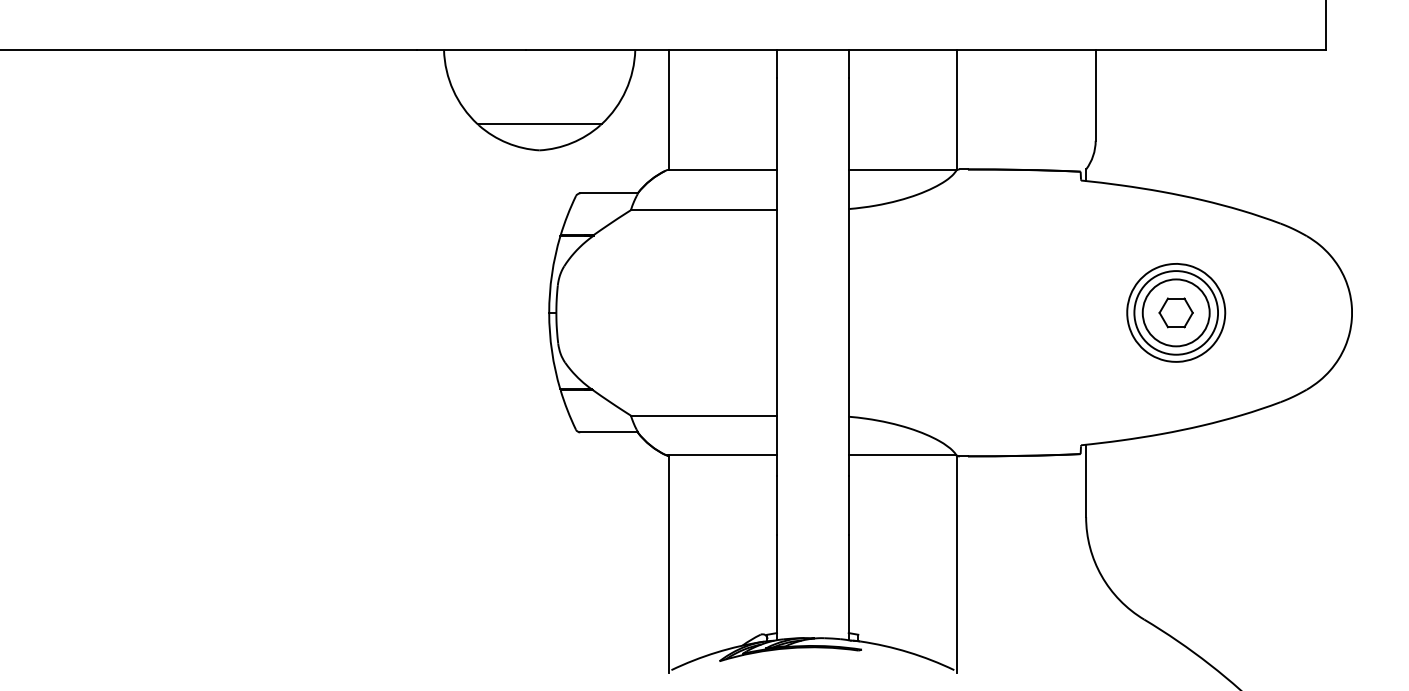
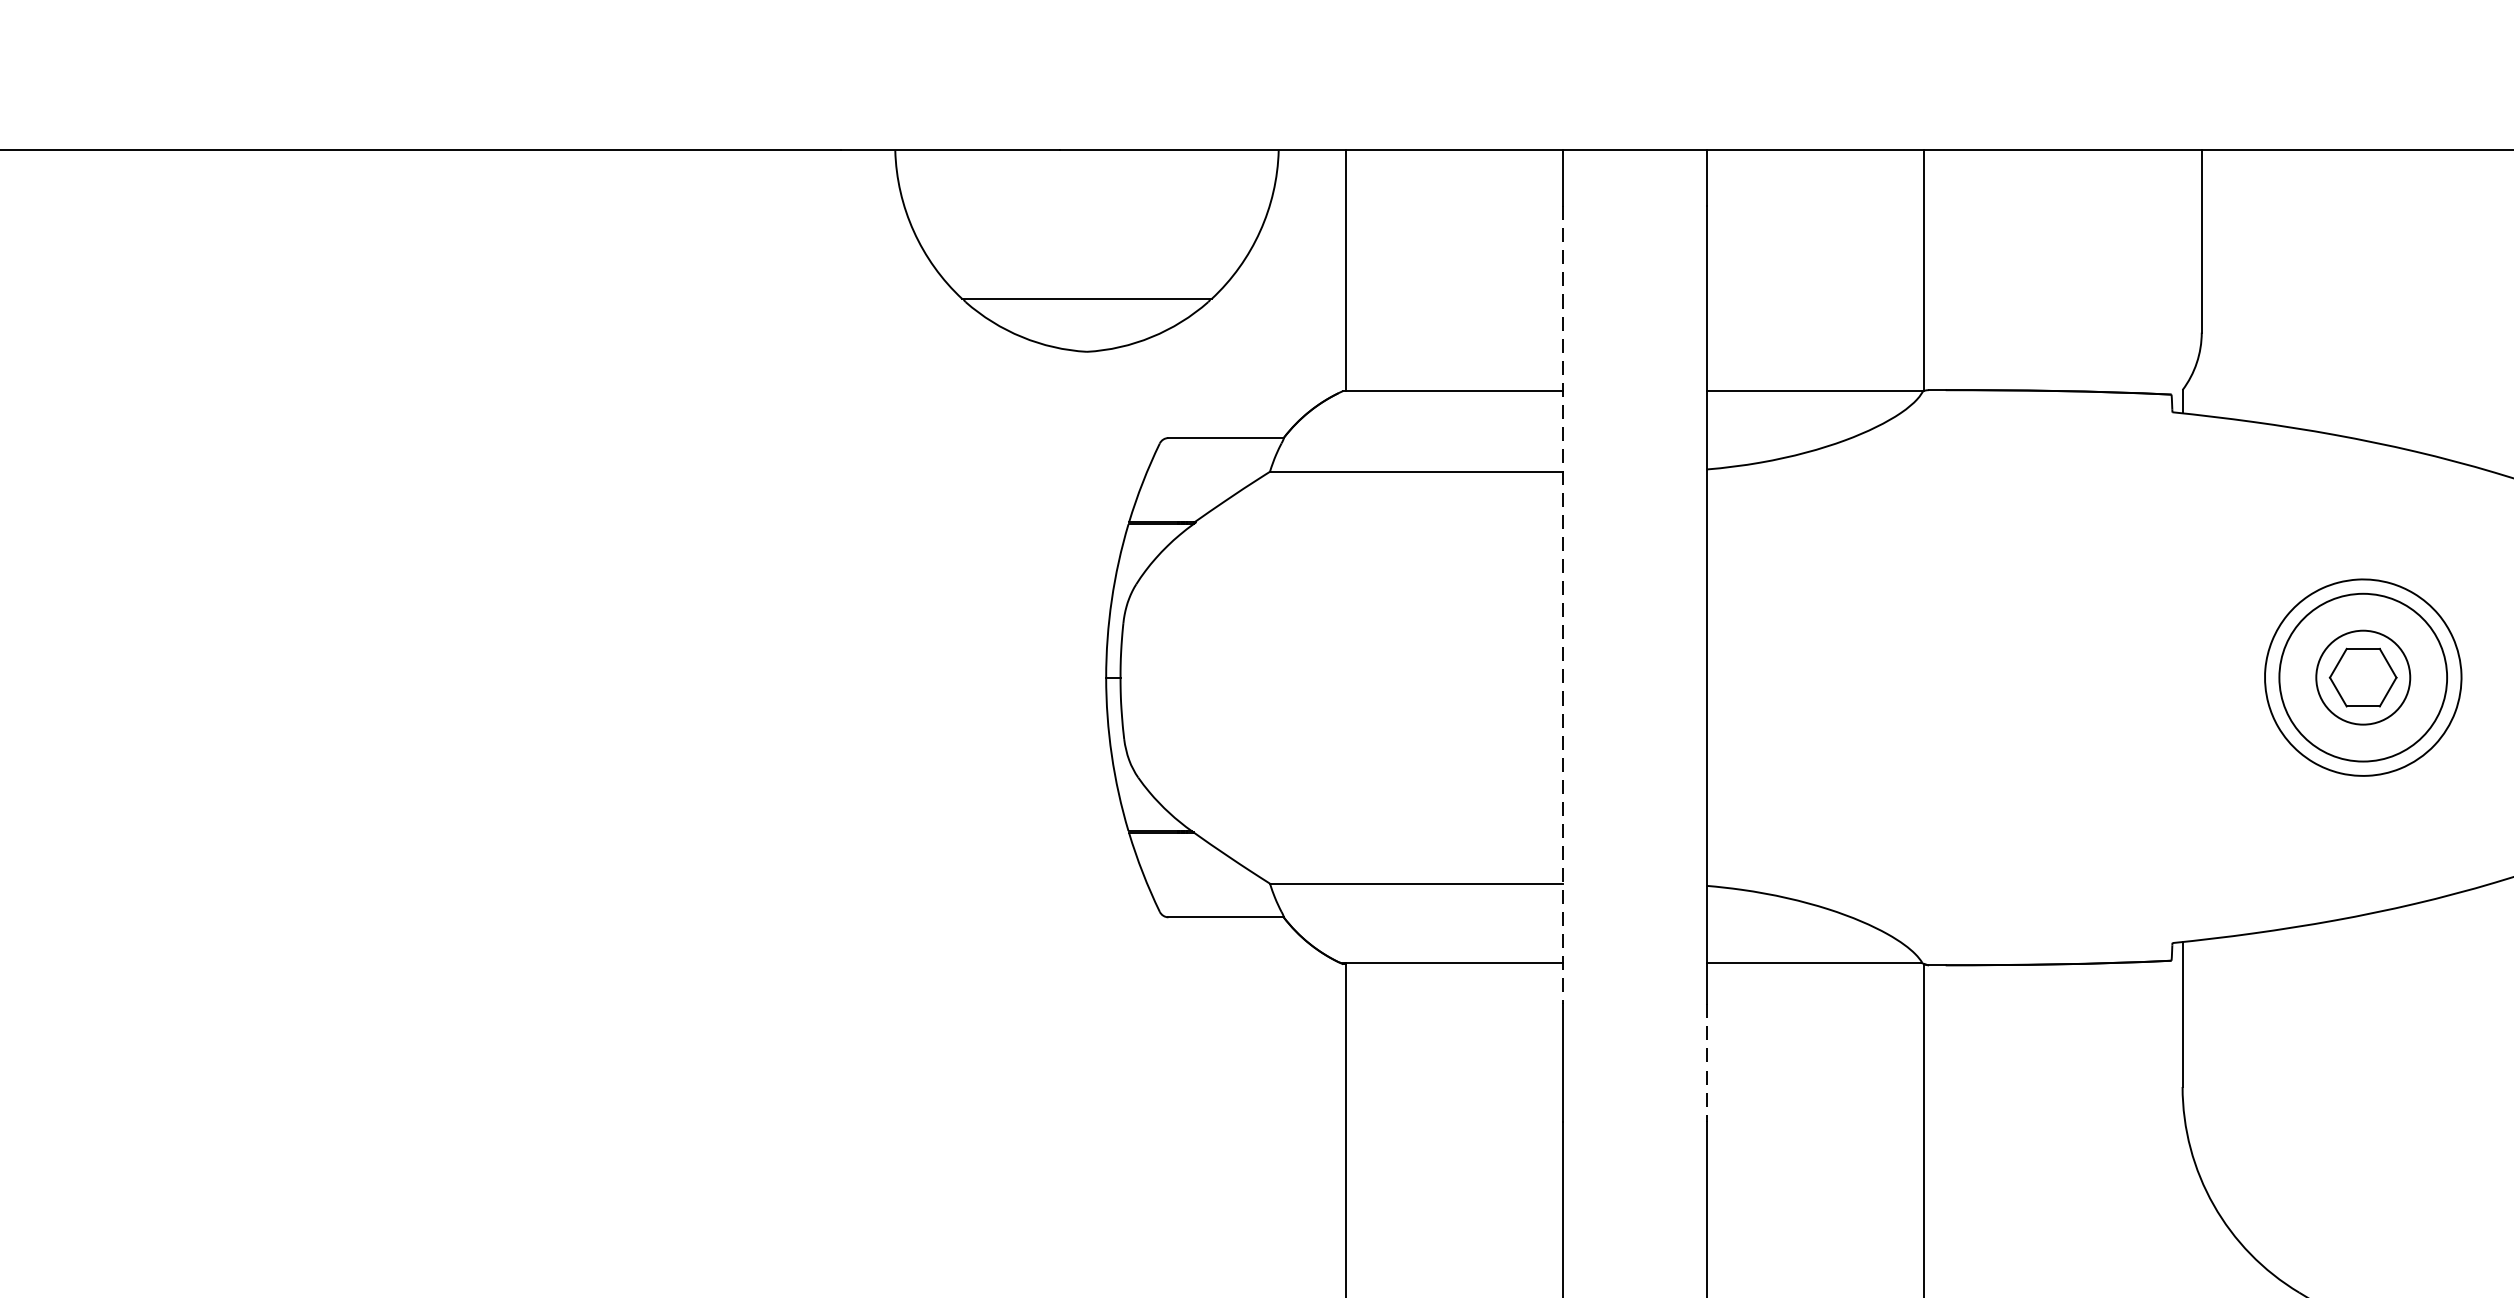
line: (777, 277) -> (1563, 606), solid -> dashed
circle: (1175, 312) -> (2361, 676), size x0.7
line: (848, 505) -> (1706, 1063), solid -> dashed

